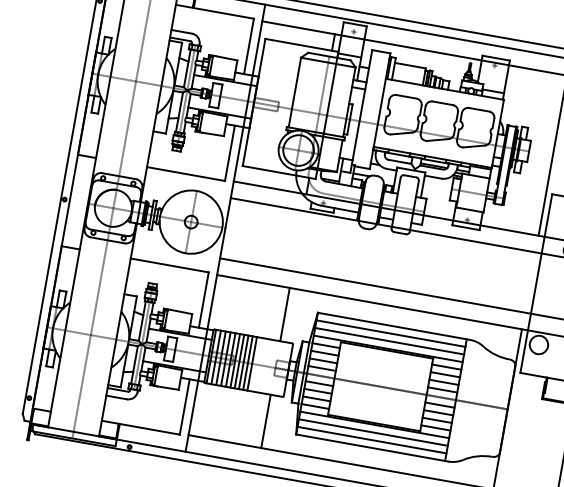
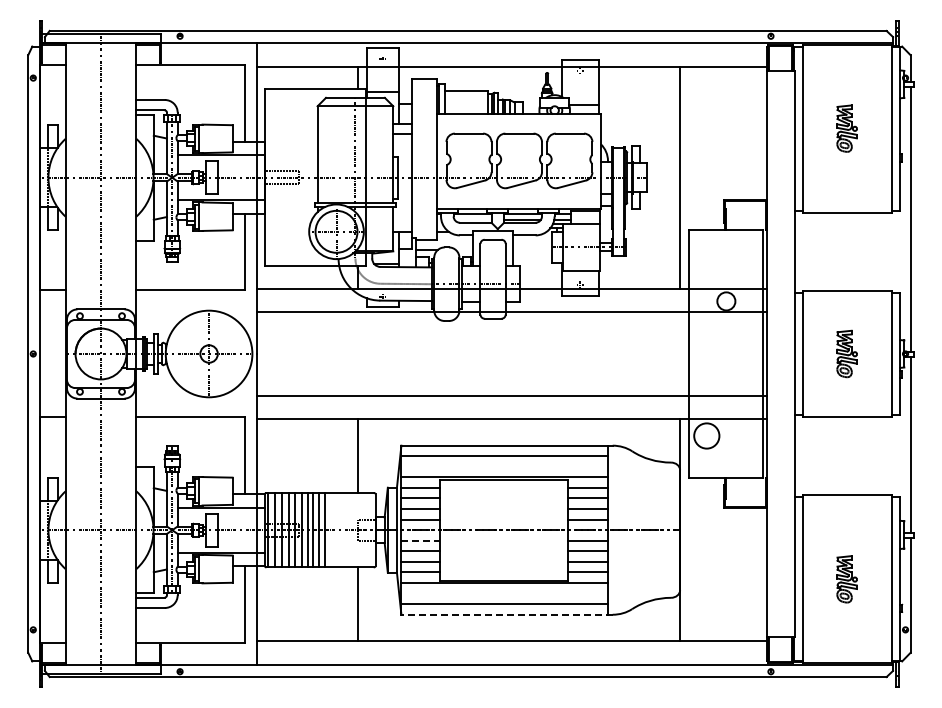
line: (389, 340) -> (504, 466), removed
line: (319, 383) -> (420, 540), solid -> dashed
line: (373, 432) -> (504, 593), removed
line: (372, 447) -> (507, 614), solid -> dashed

